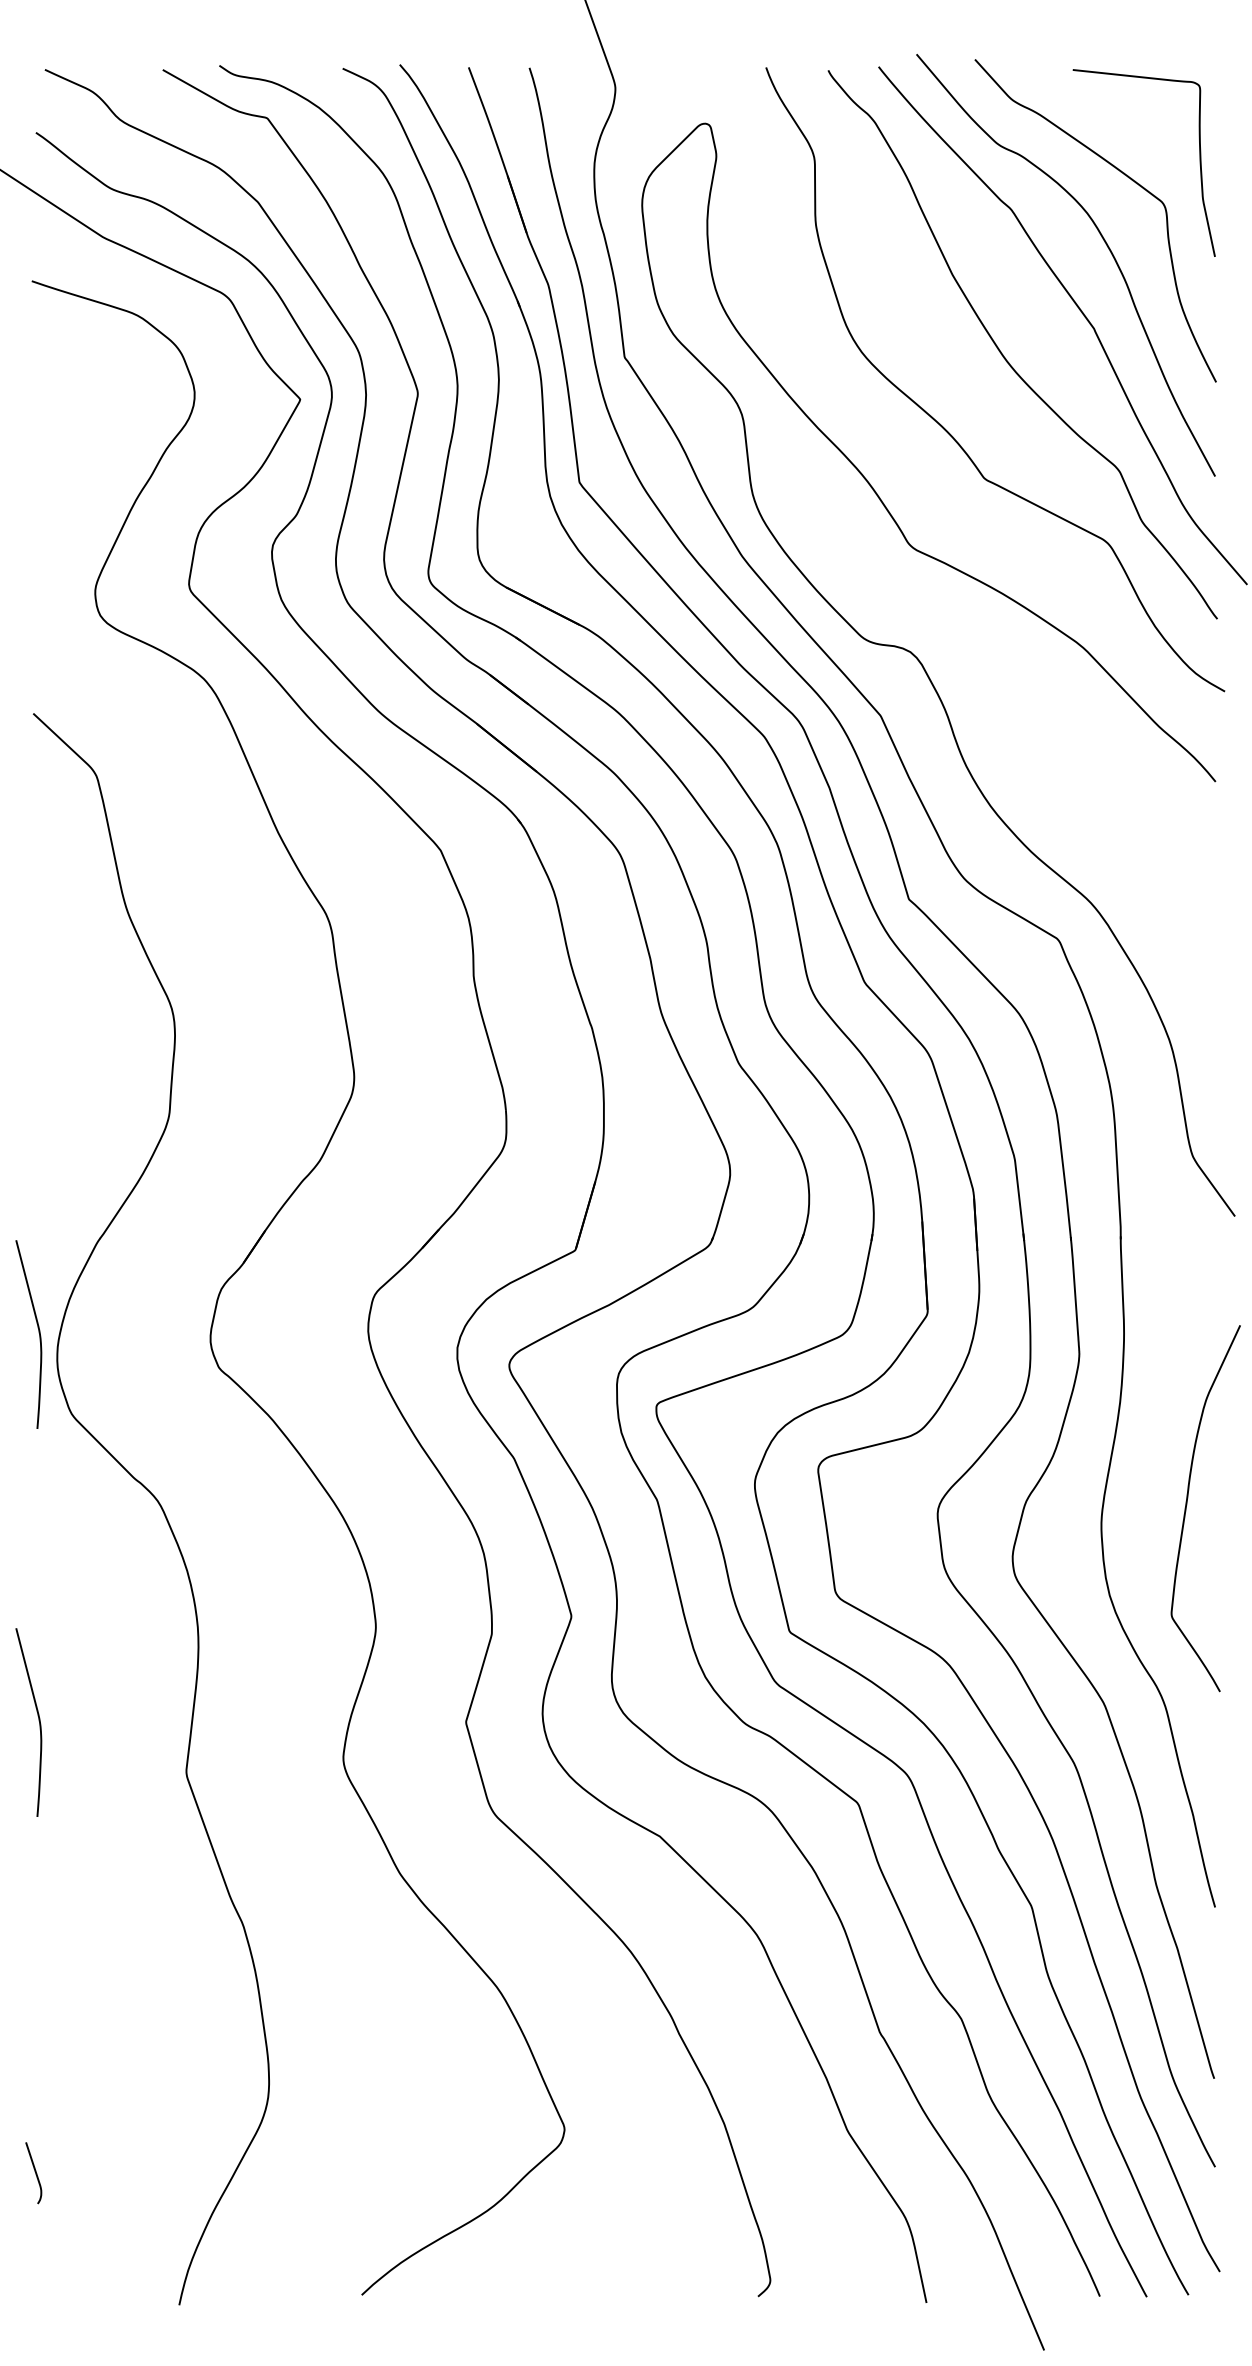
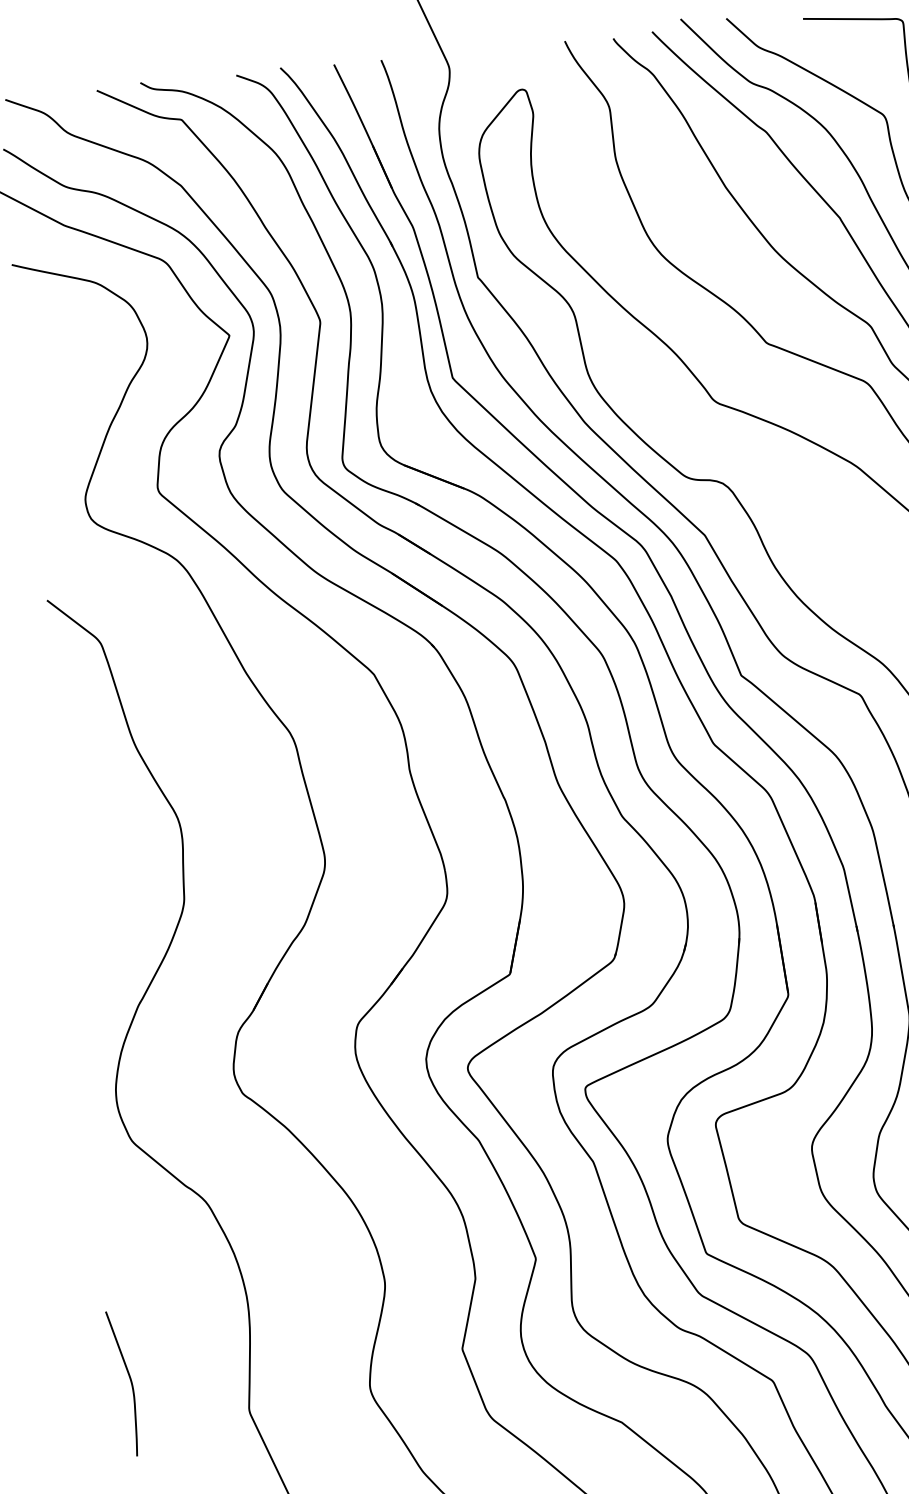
curve: (38, 1333) -> (99, 1081), removed

